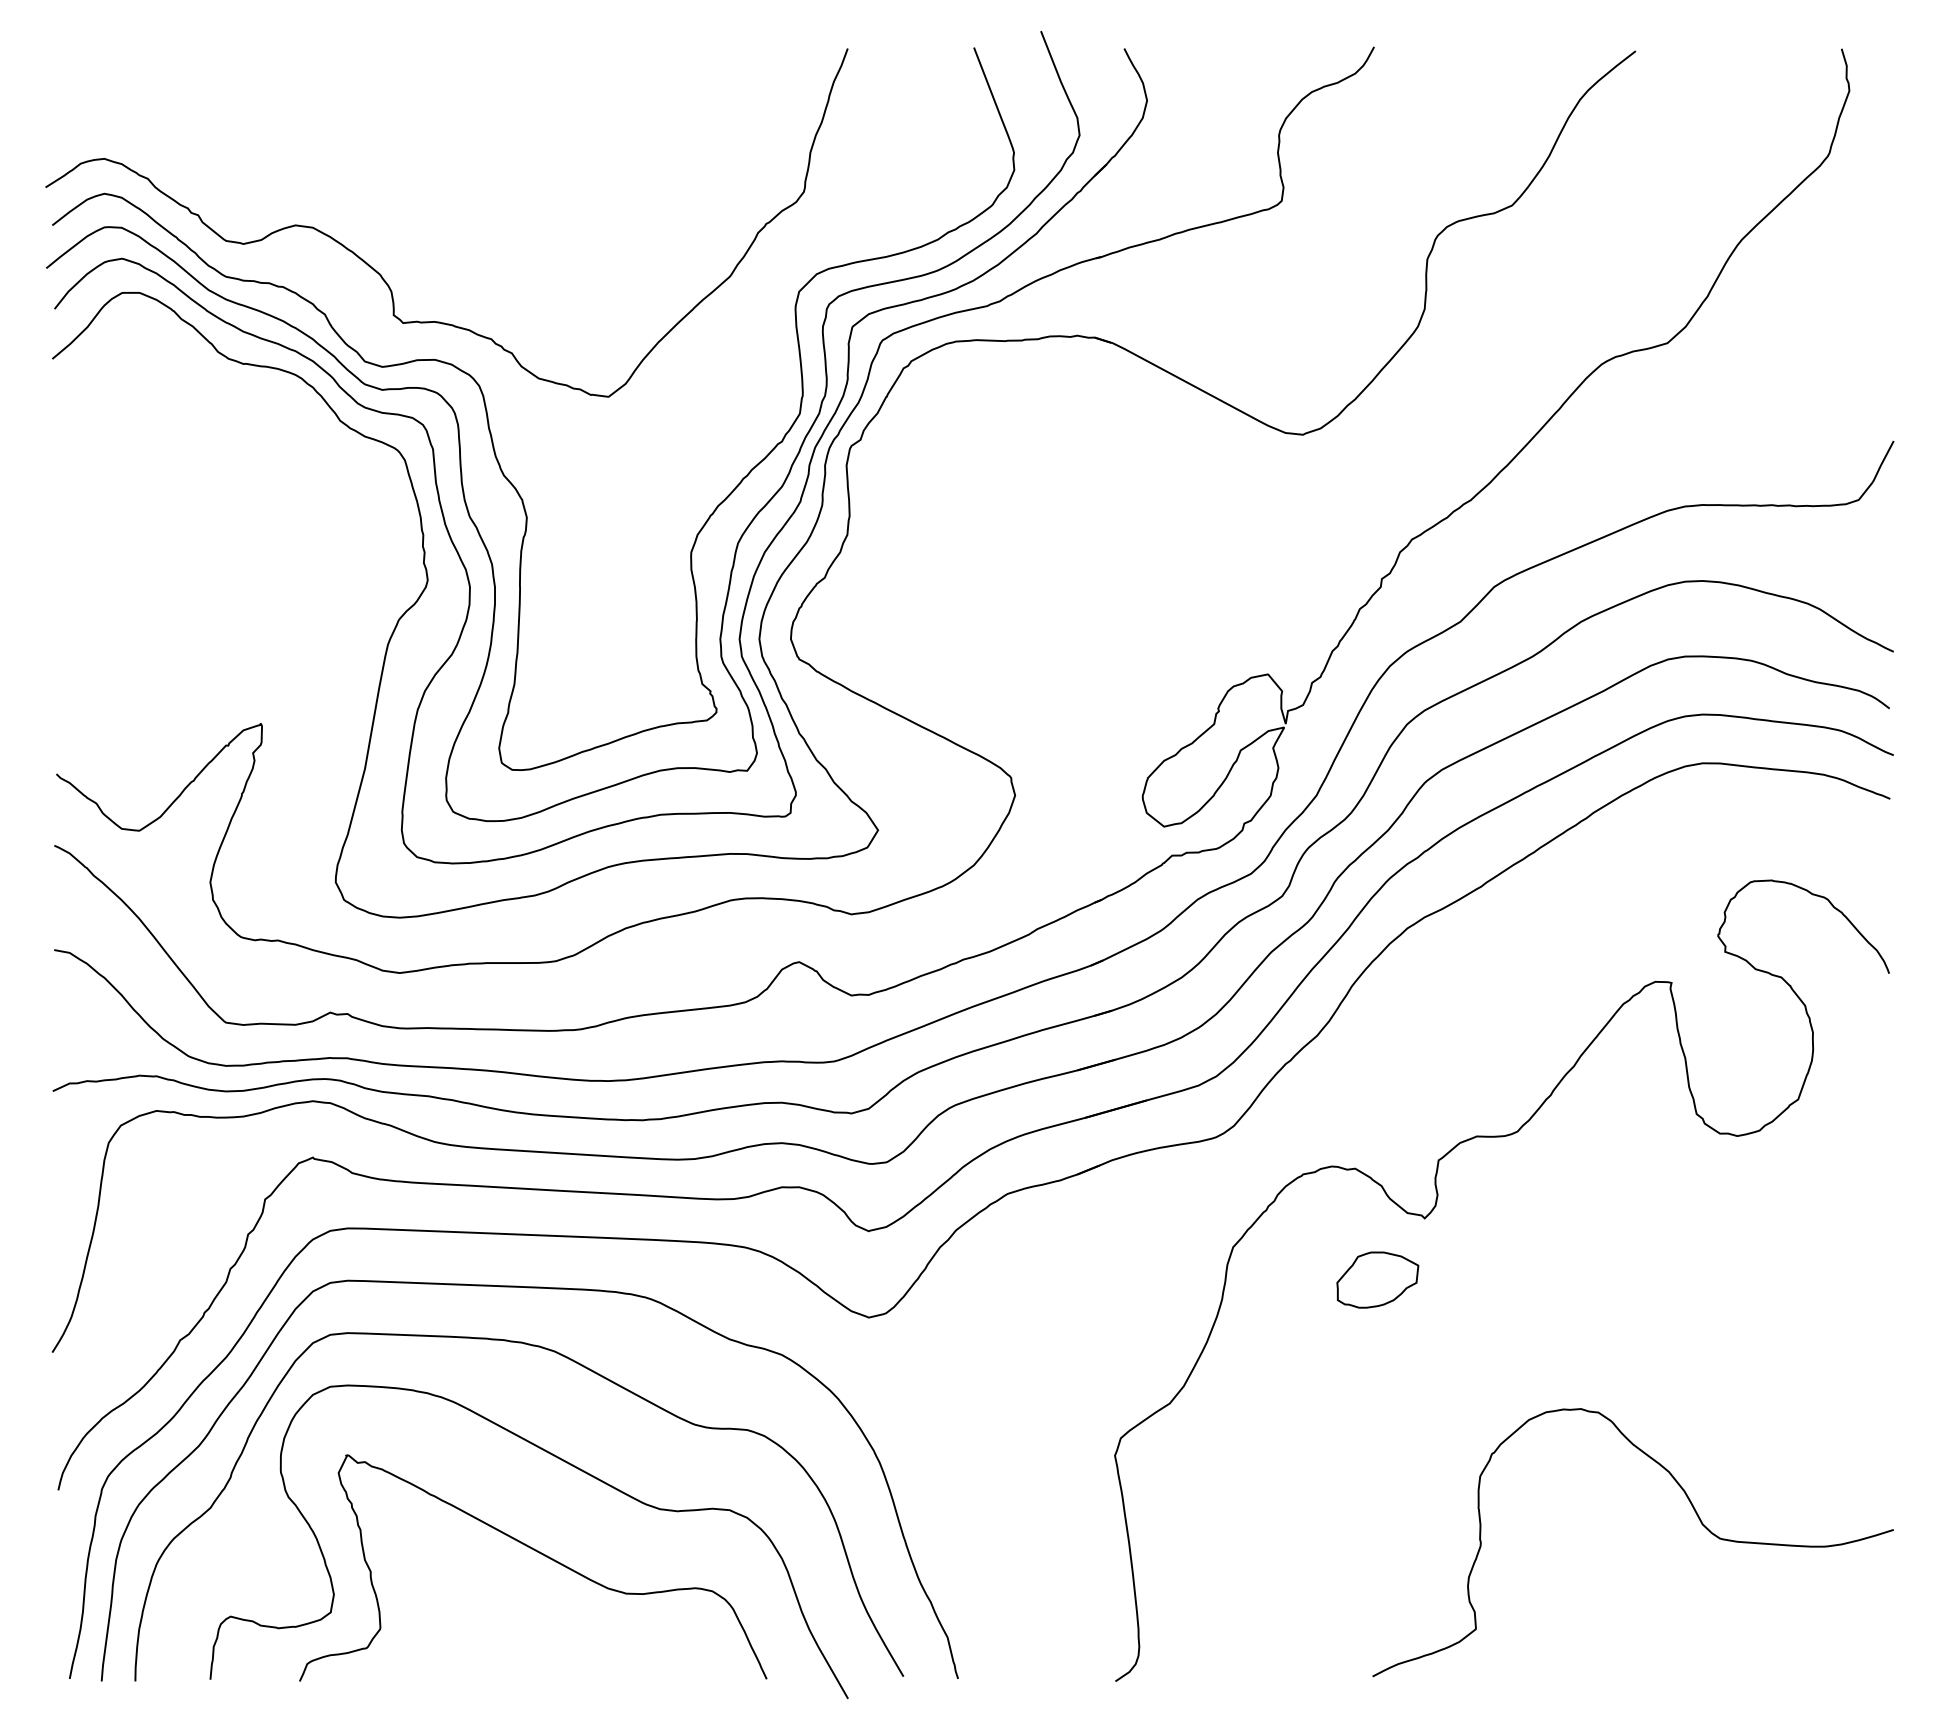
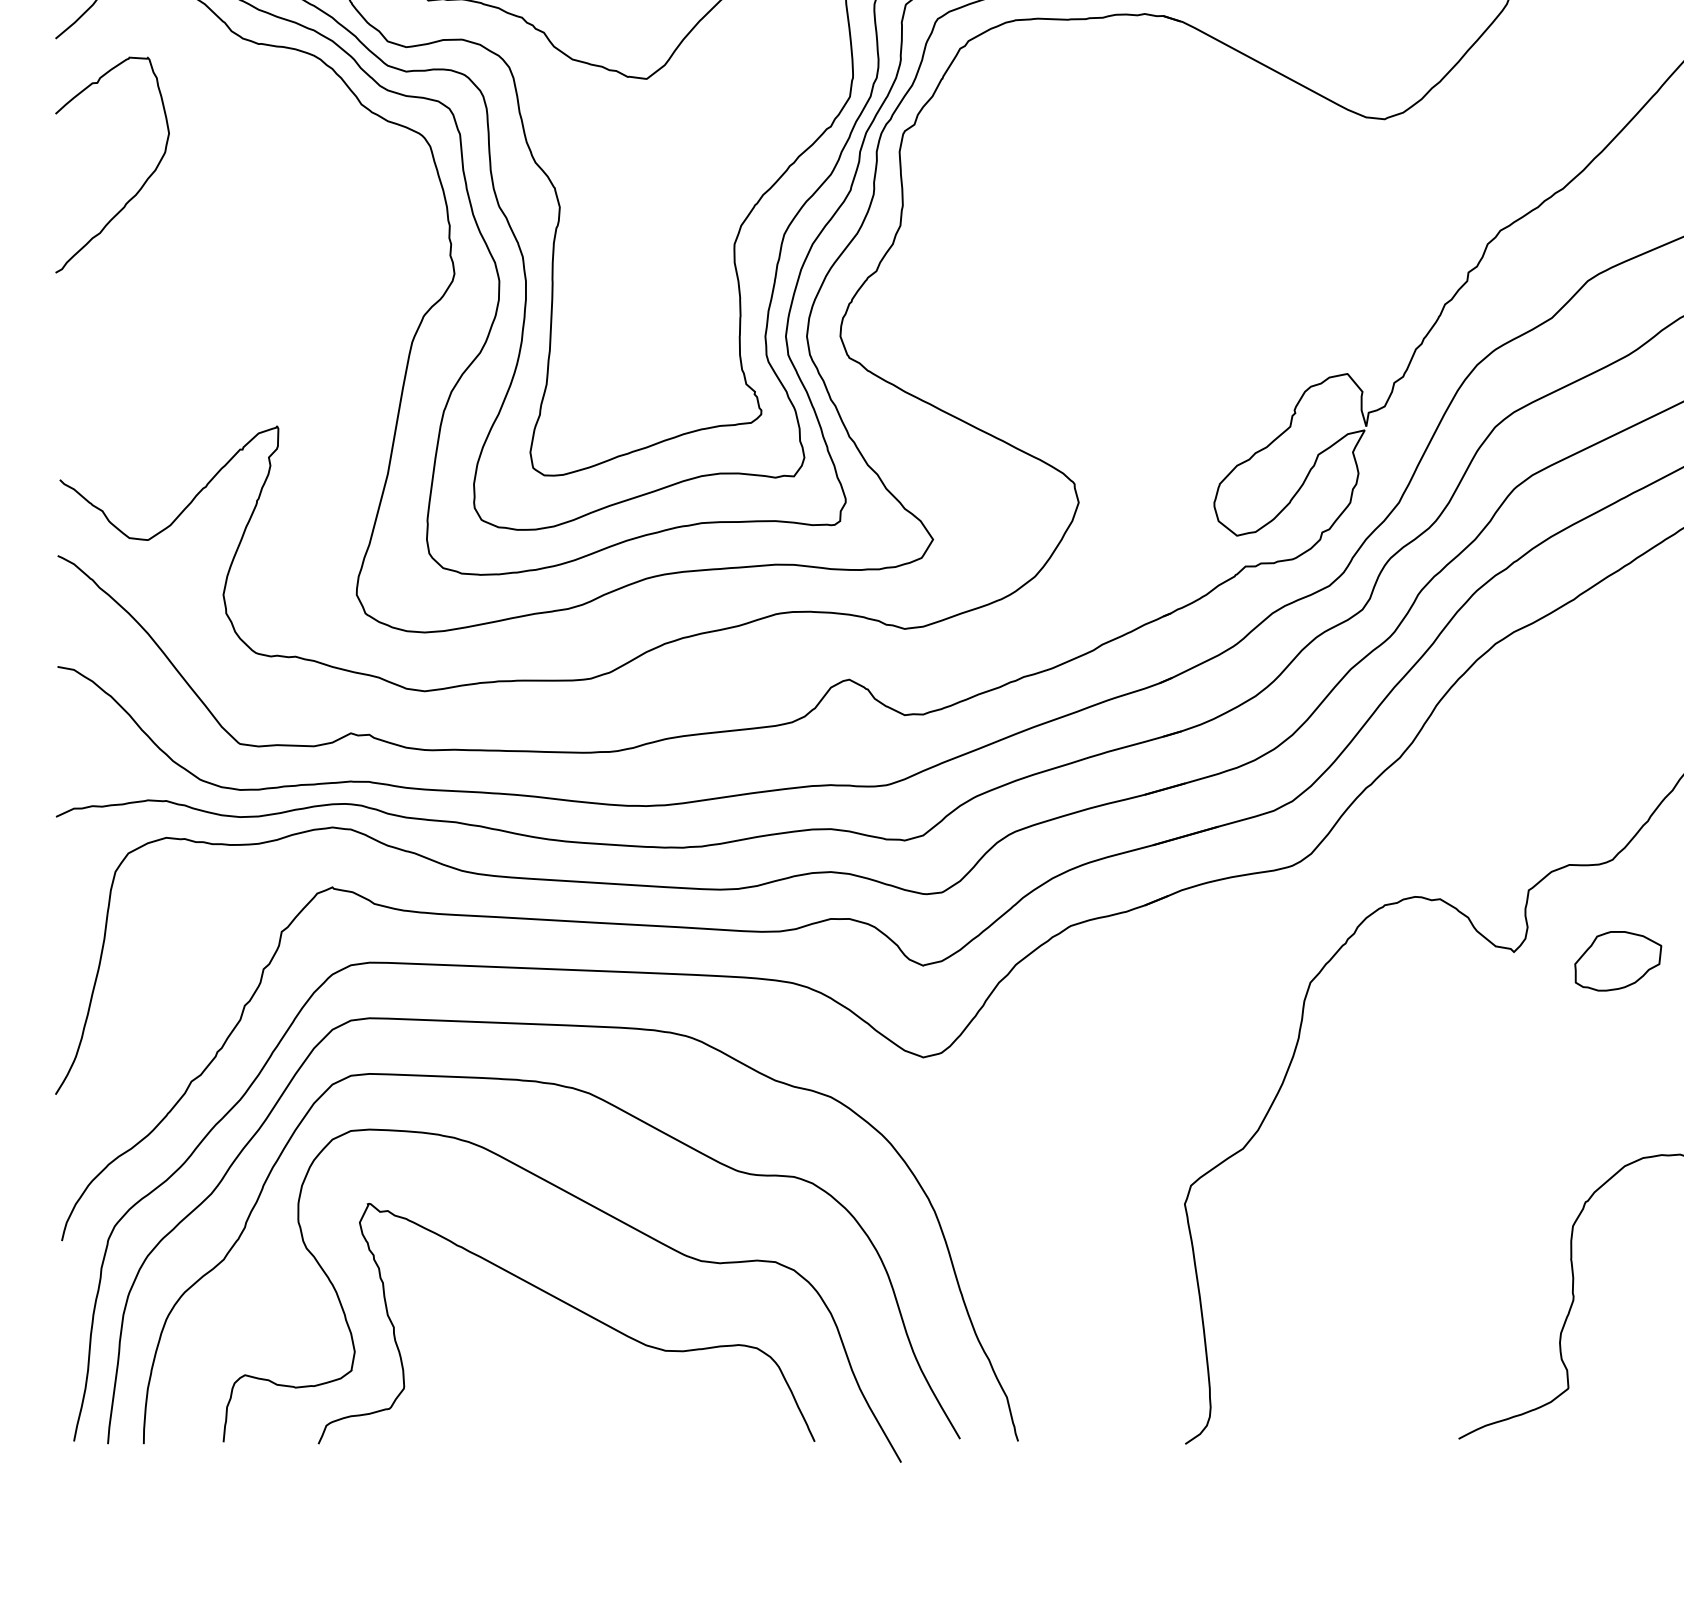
curve: (134, 495) -> (142, 183), added
part: (1377, 1279) -> (1617, 960), moved

